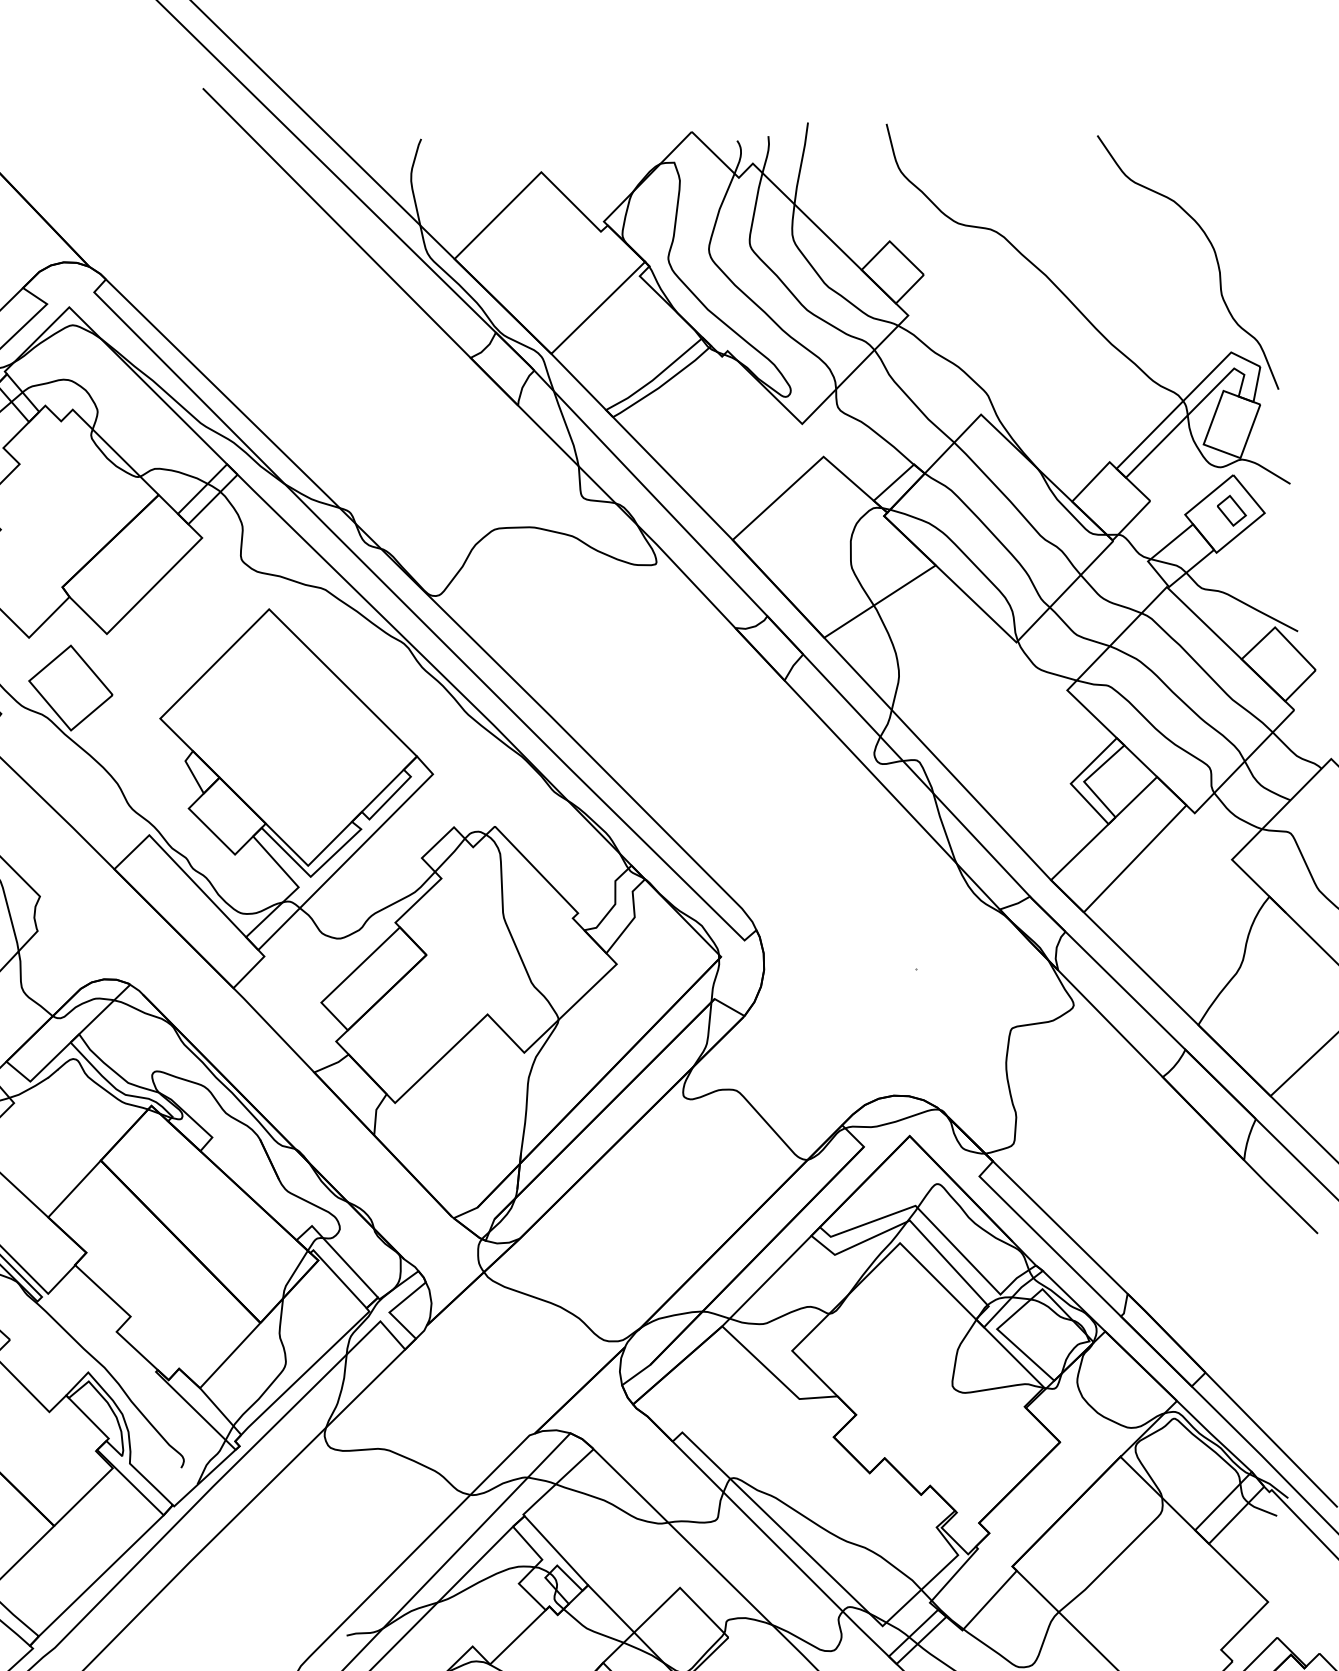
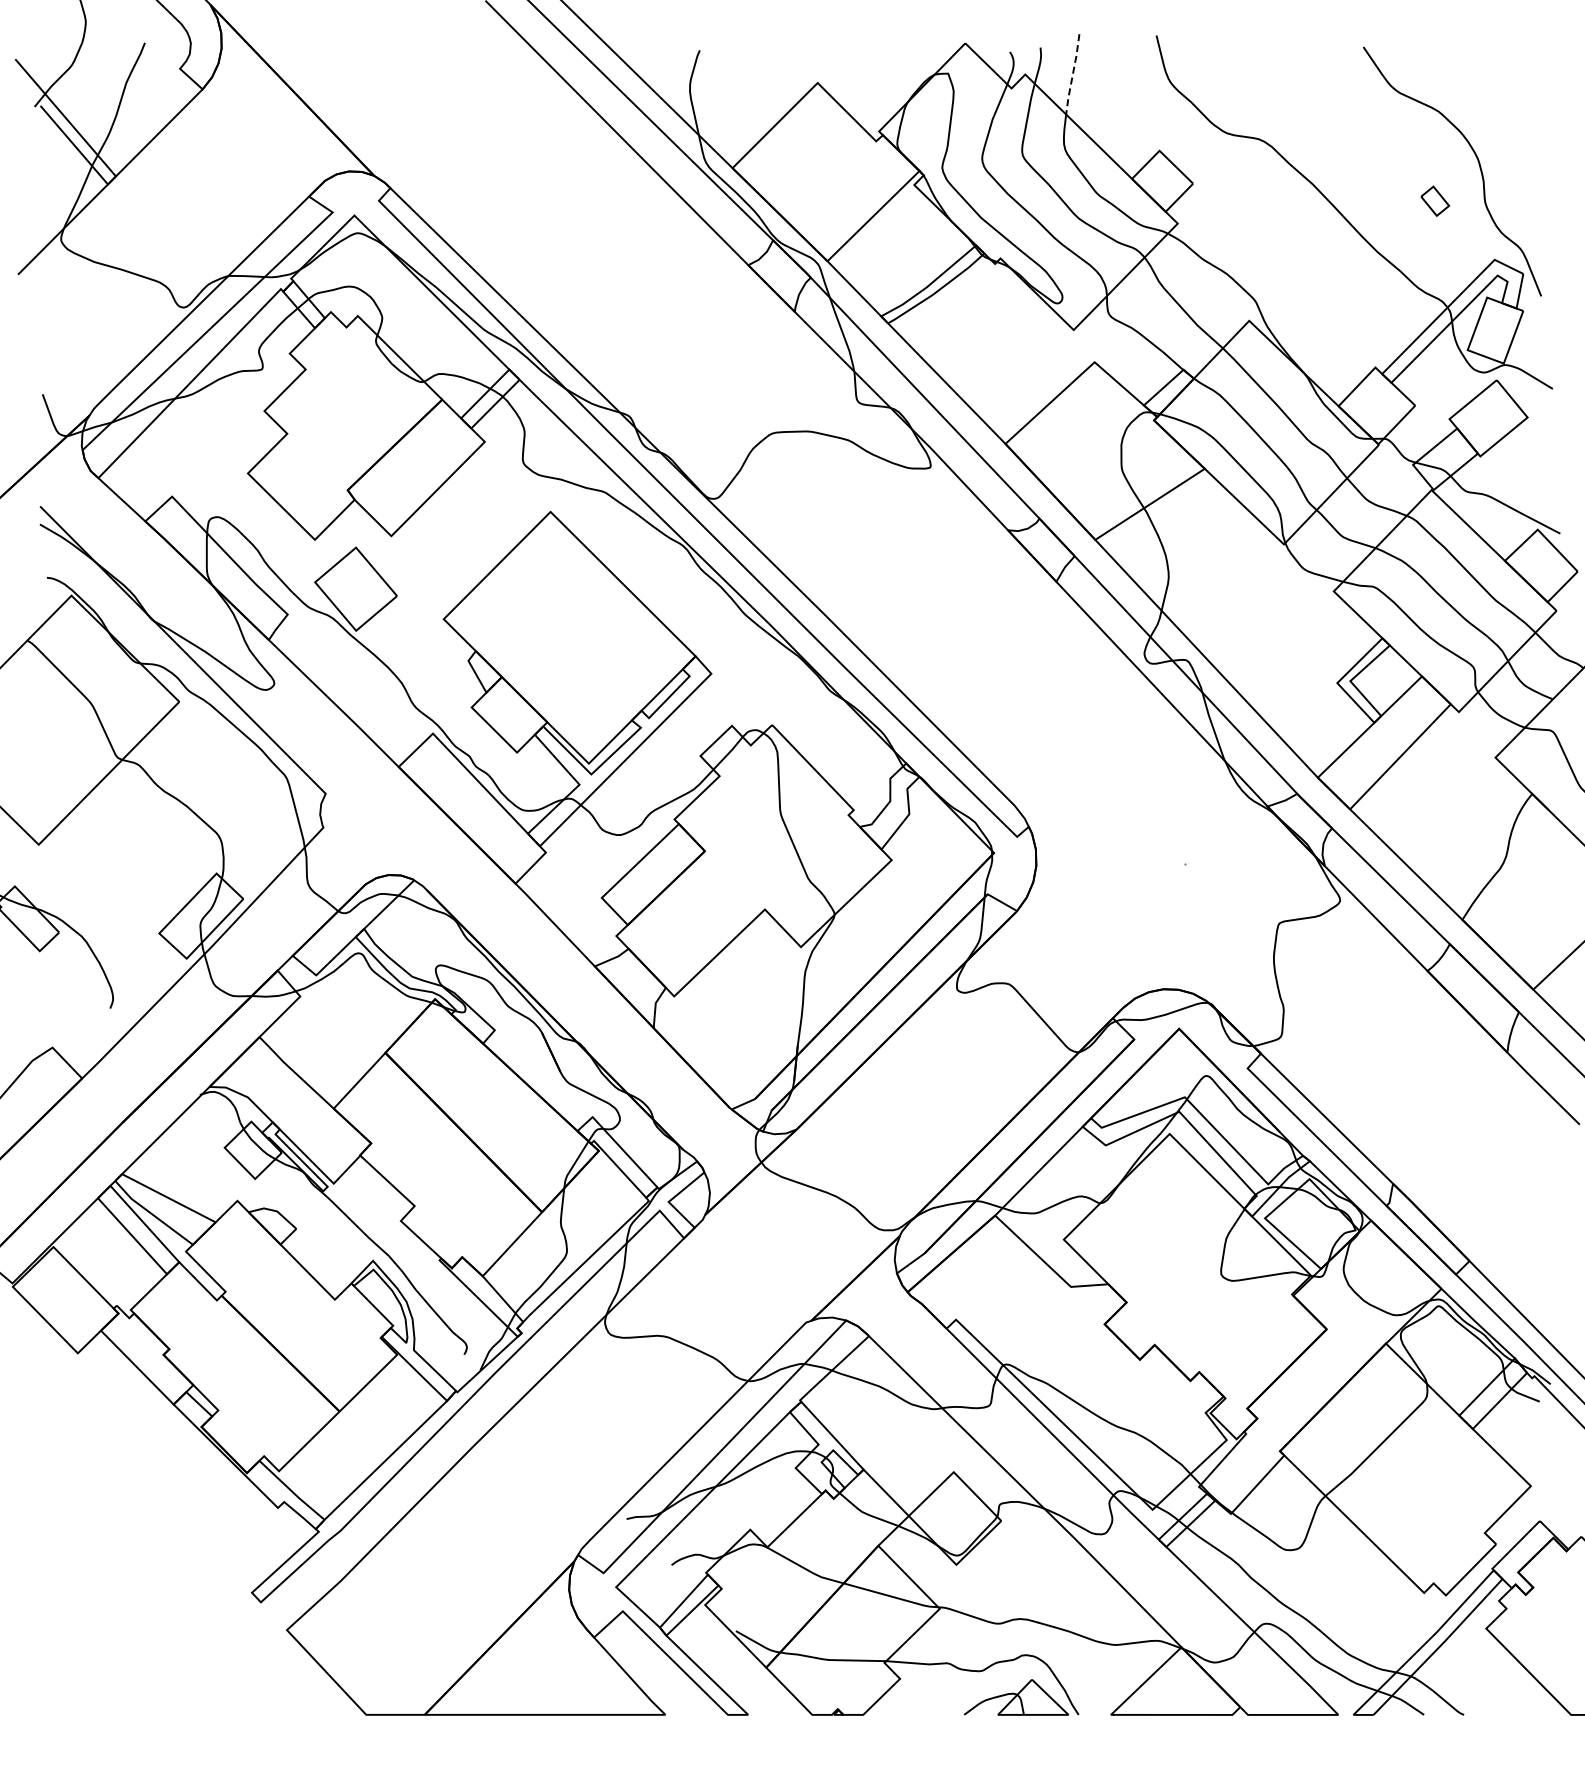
line: (800, 164) -> (1072, 75), solid -> dashed
part: (1232, 510) -> (1435, 200), moved

